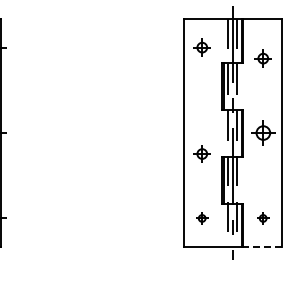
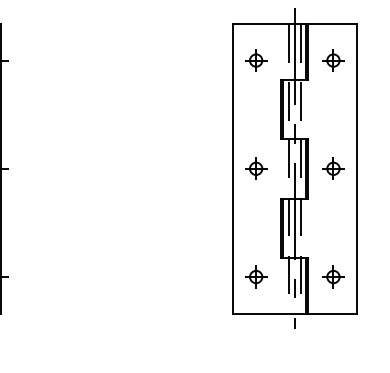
part: (262, 58) -> (332, 60), moved
part: (262, 132) -> (332, 168), size x0.71
part: (201, 153) -> (255, 168), moved
part: (201, 218) -> (255, 277), size x1.43
part: (262, 218) -> (332, 277), size x1.43
line: (262, 247) -> (332, 313), dashed -> solid

